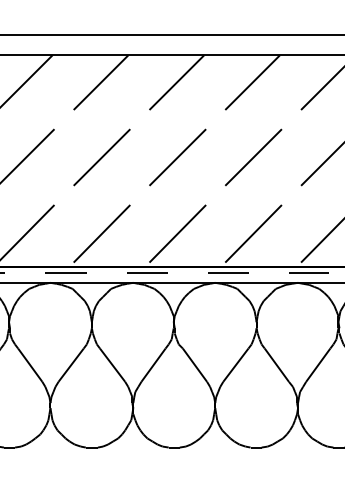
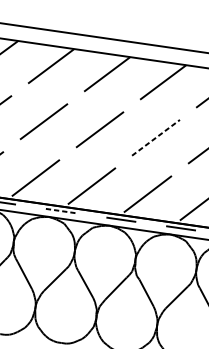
line: (178, 157) -> (156, 137), solid -> dashed
line: (66, 272) -> (61, 210), solid -> dashed

